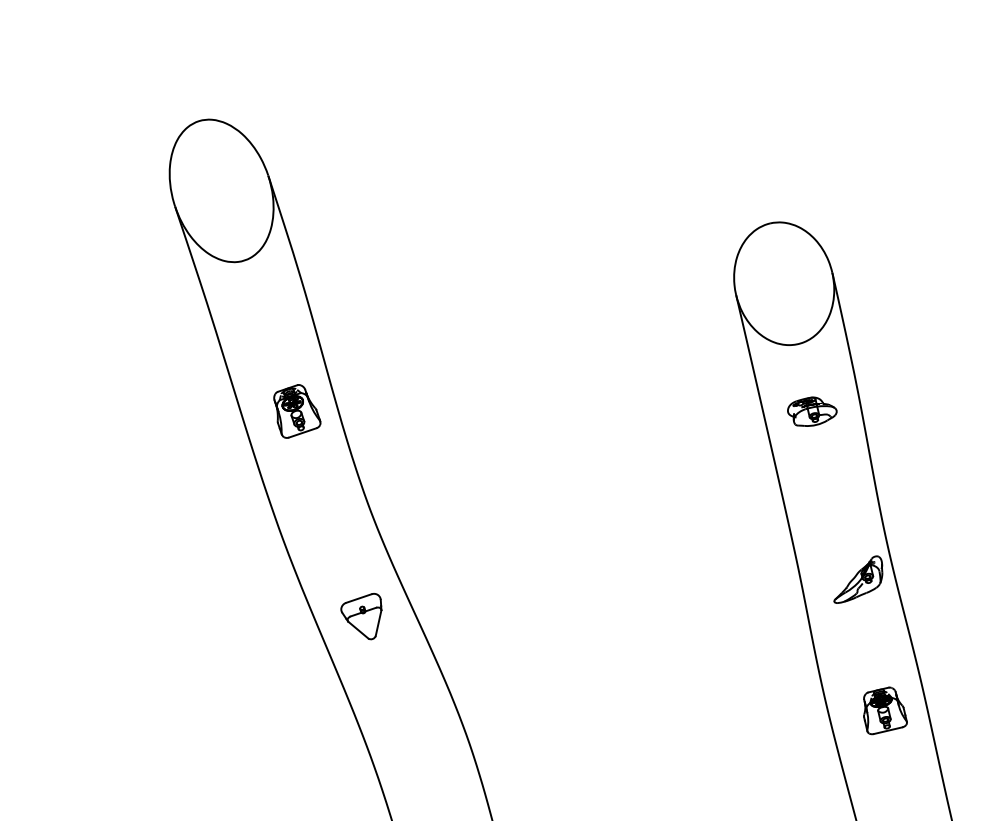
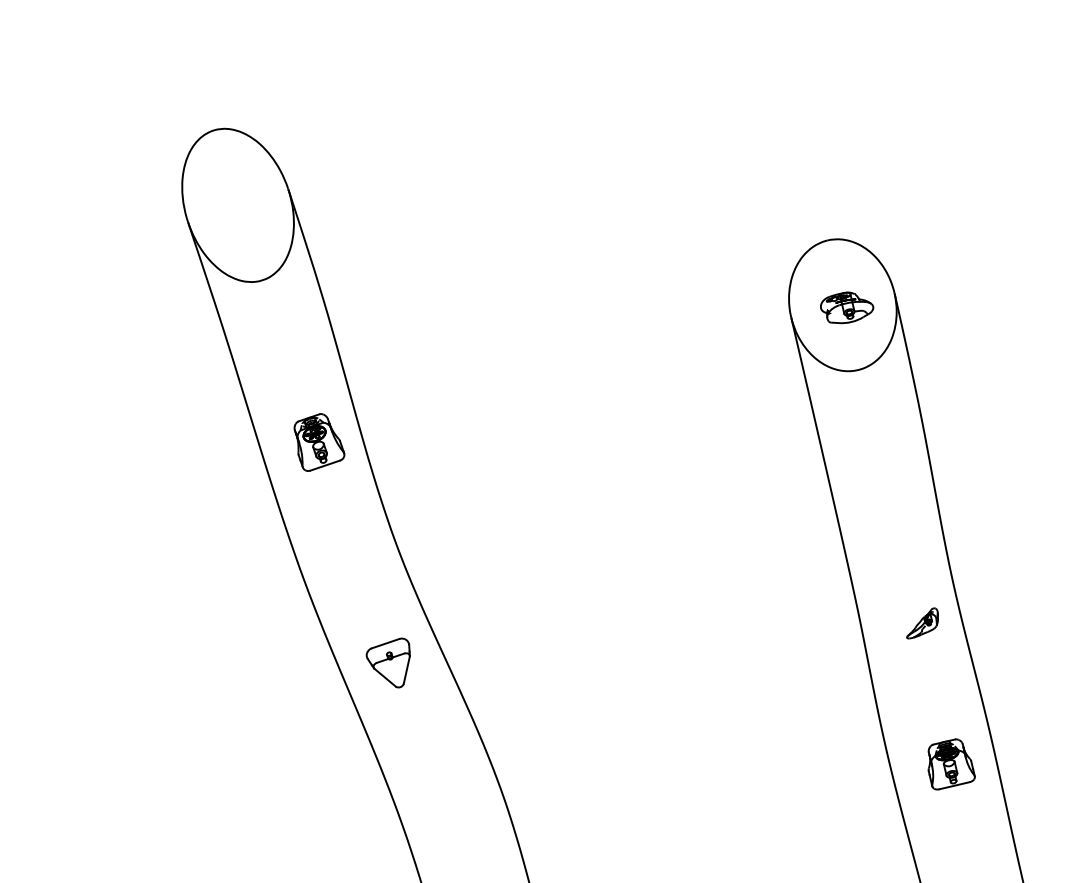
part: (812, 411) -> (847, 307), moved
part: (858, 579) -> (922, 623), size x0.6

